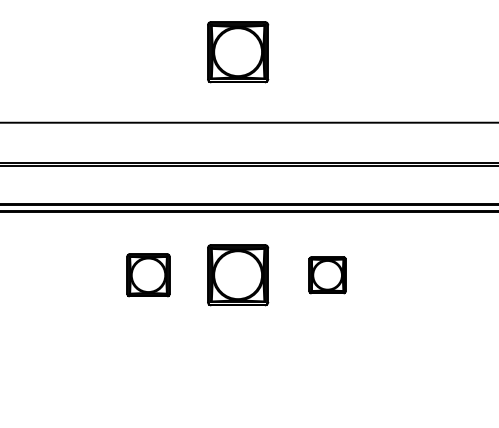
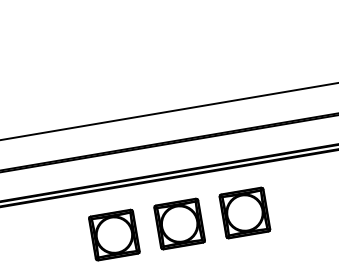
part: (238, 52) -> (152, 61), removed
part: (148, 275) -> (114, 235), size x1.43
part: (327, 275) -> (244, 213), size x1.67

